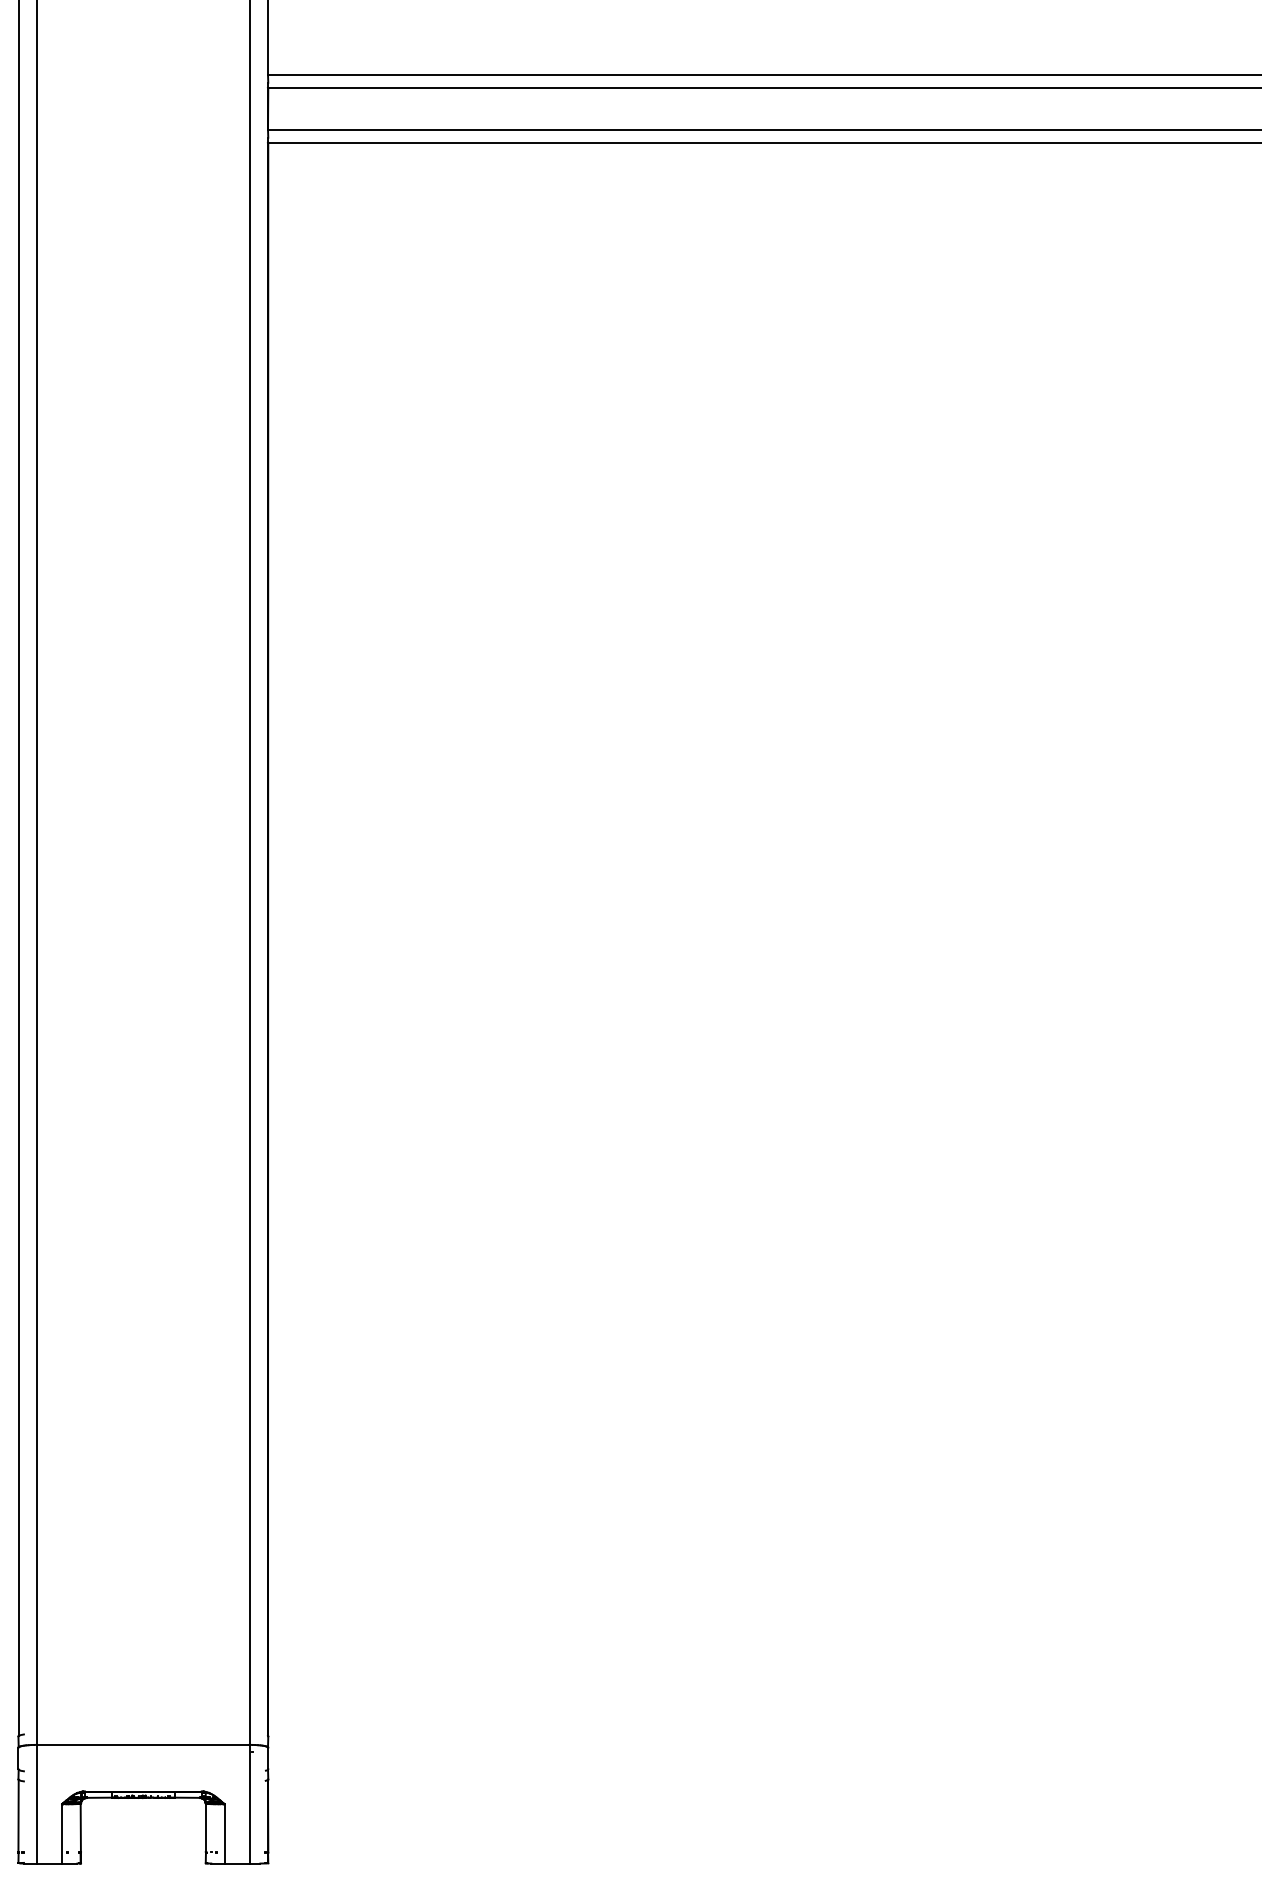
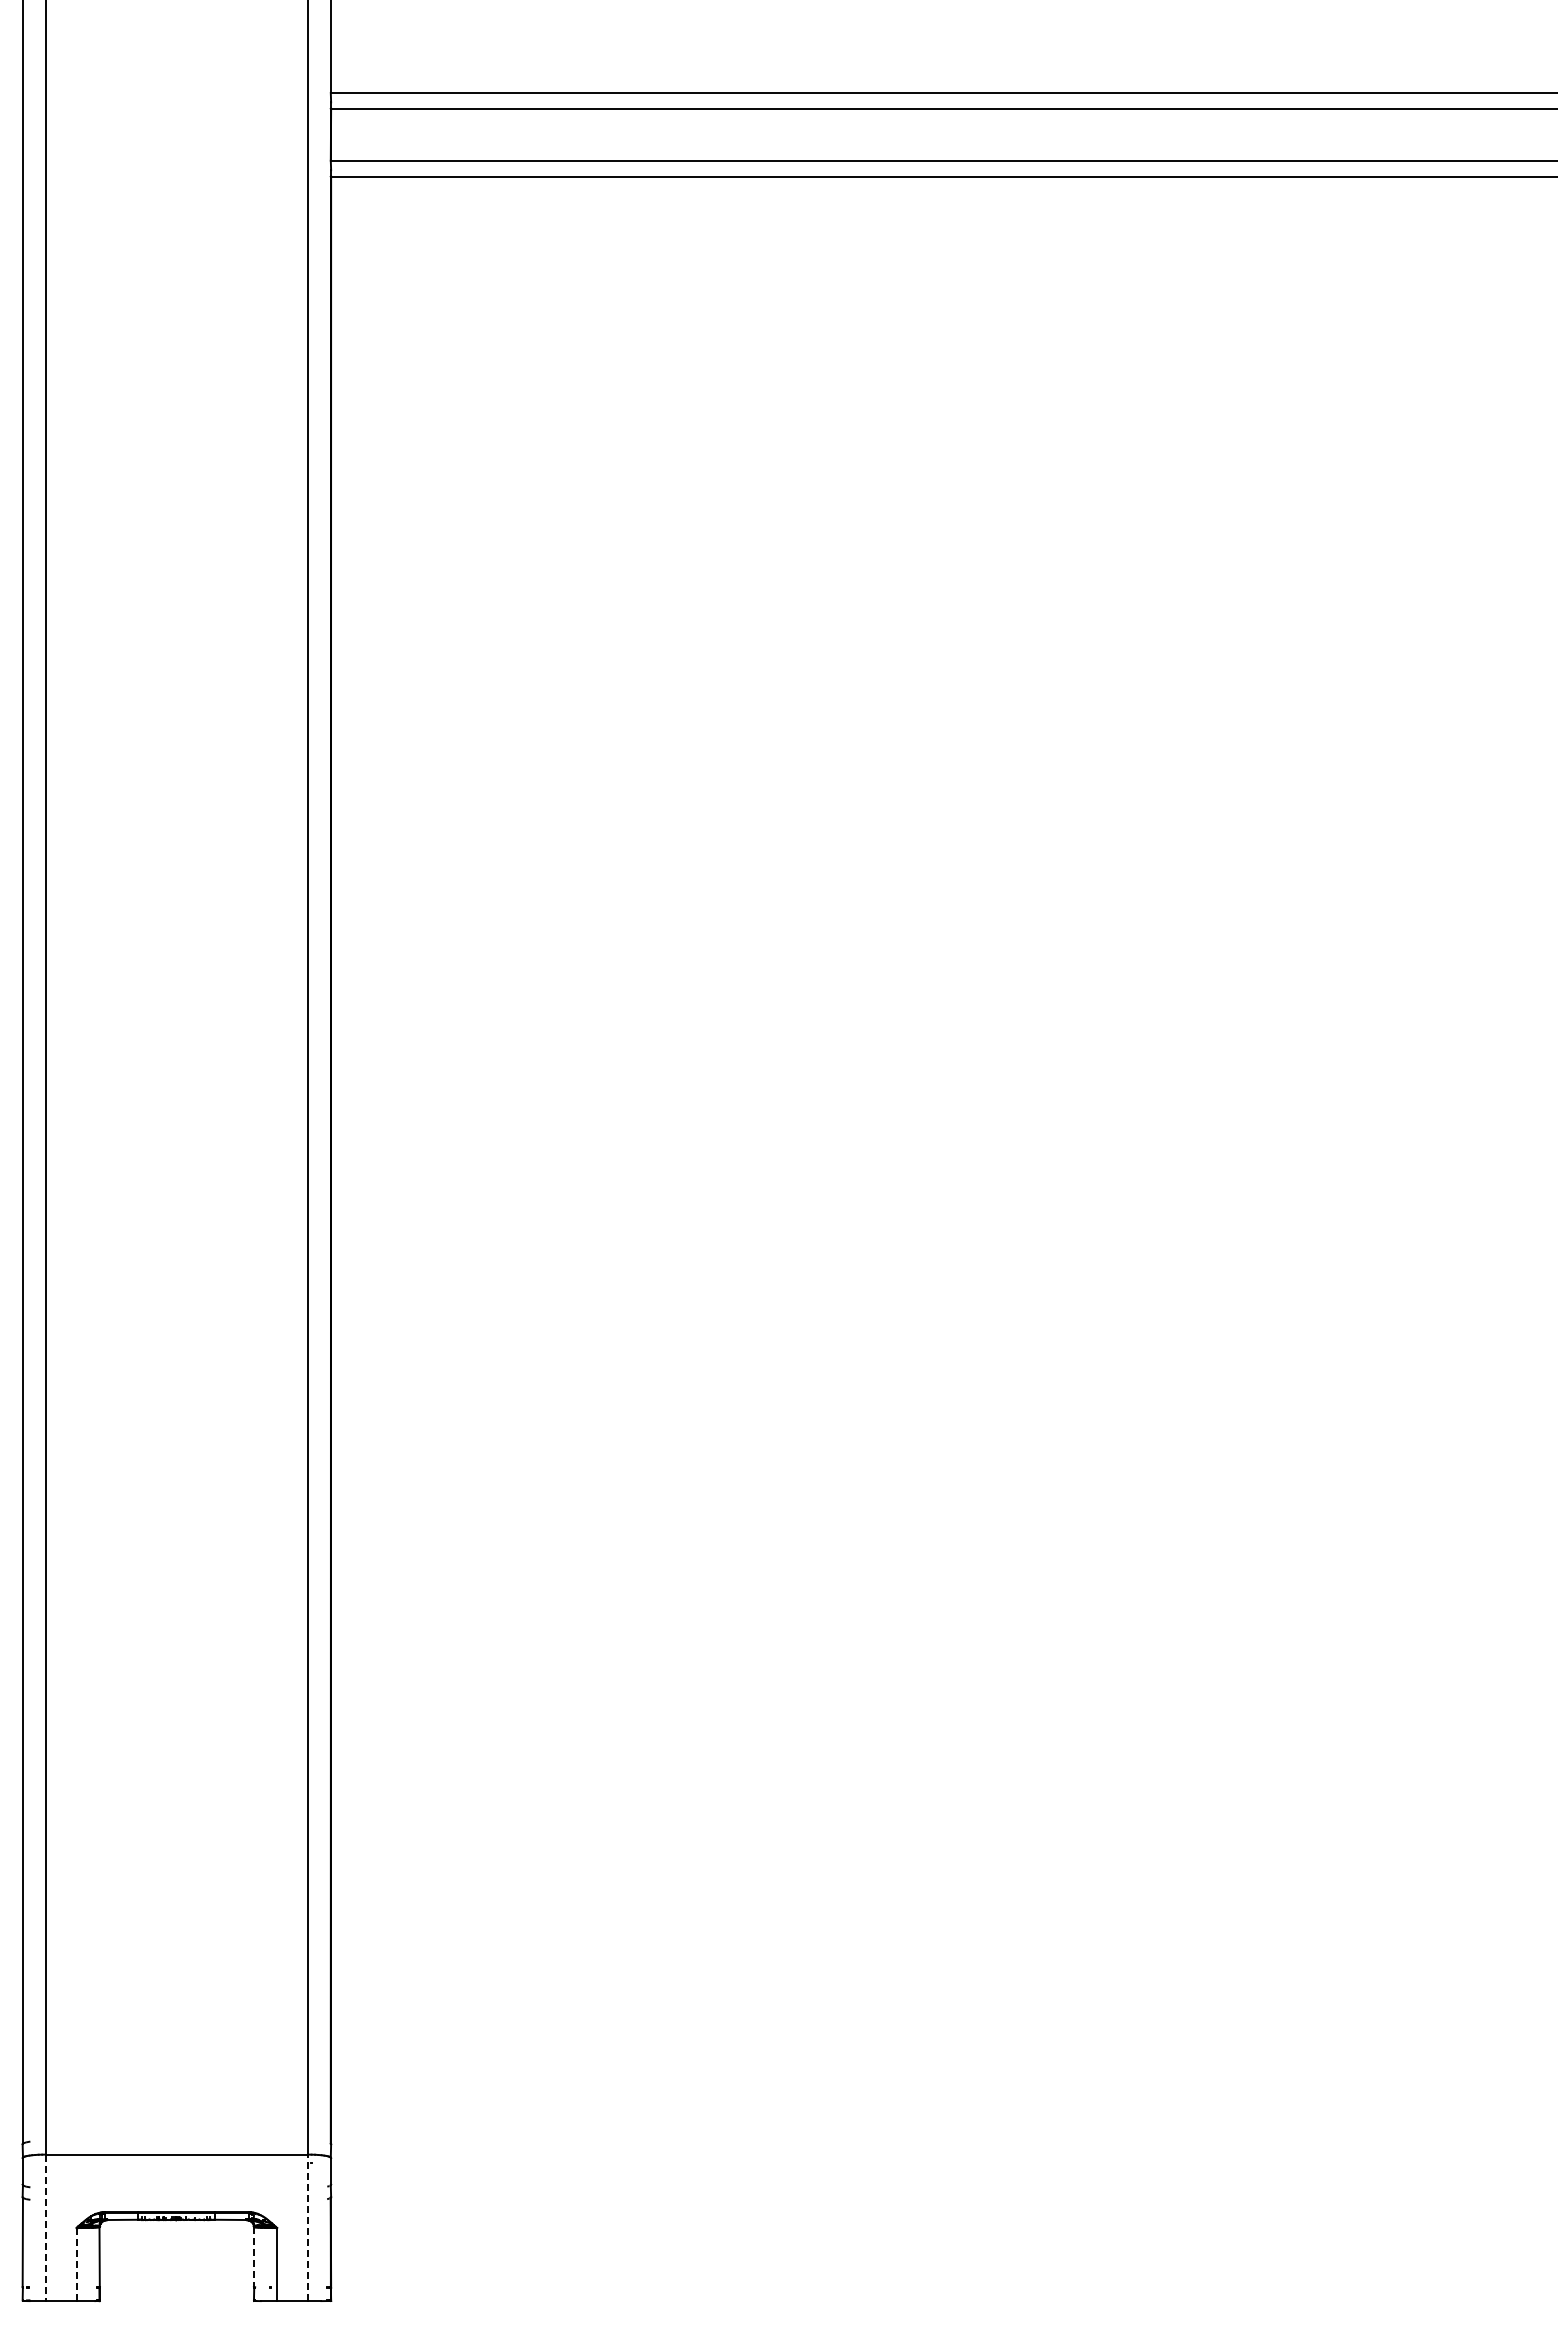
line: (249, 1803) -> (307, 2227), solid -> dashed
line: (36, 1804) -> (45, 2228), solid -> dashed
line: (205, 1828) -> (253, 2257), solid -> dashed
line: (62, 1833) -> (76, 2264), solid -> dashed

